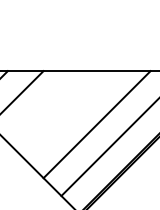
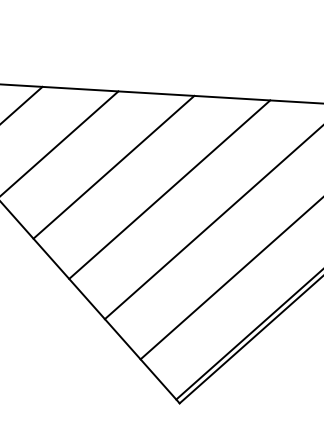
line: (43, 106) -> (113, 166), added
line: (69, 115) -> (167, 189), added

